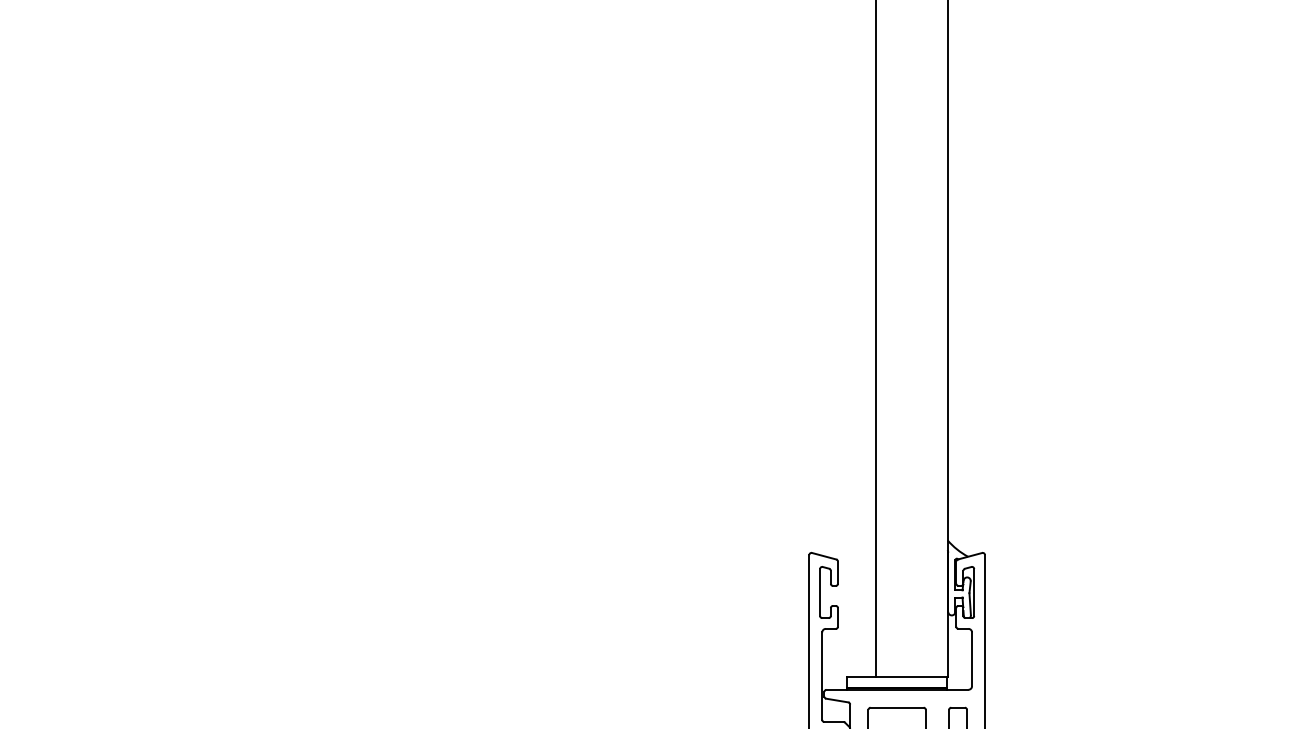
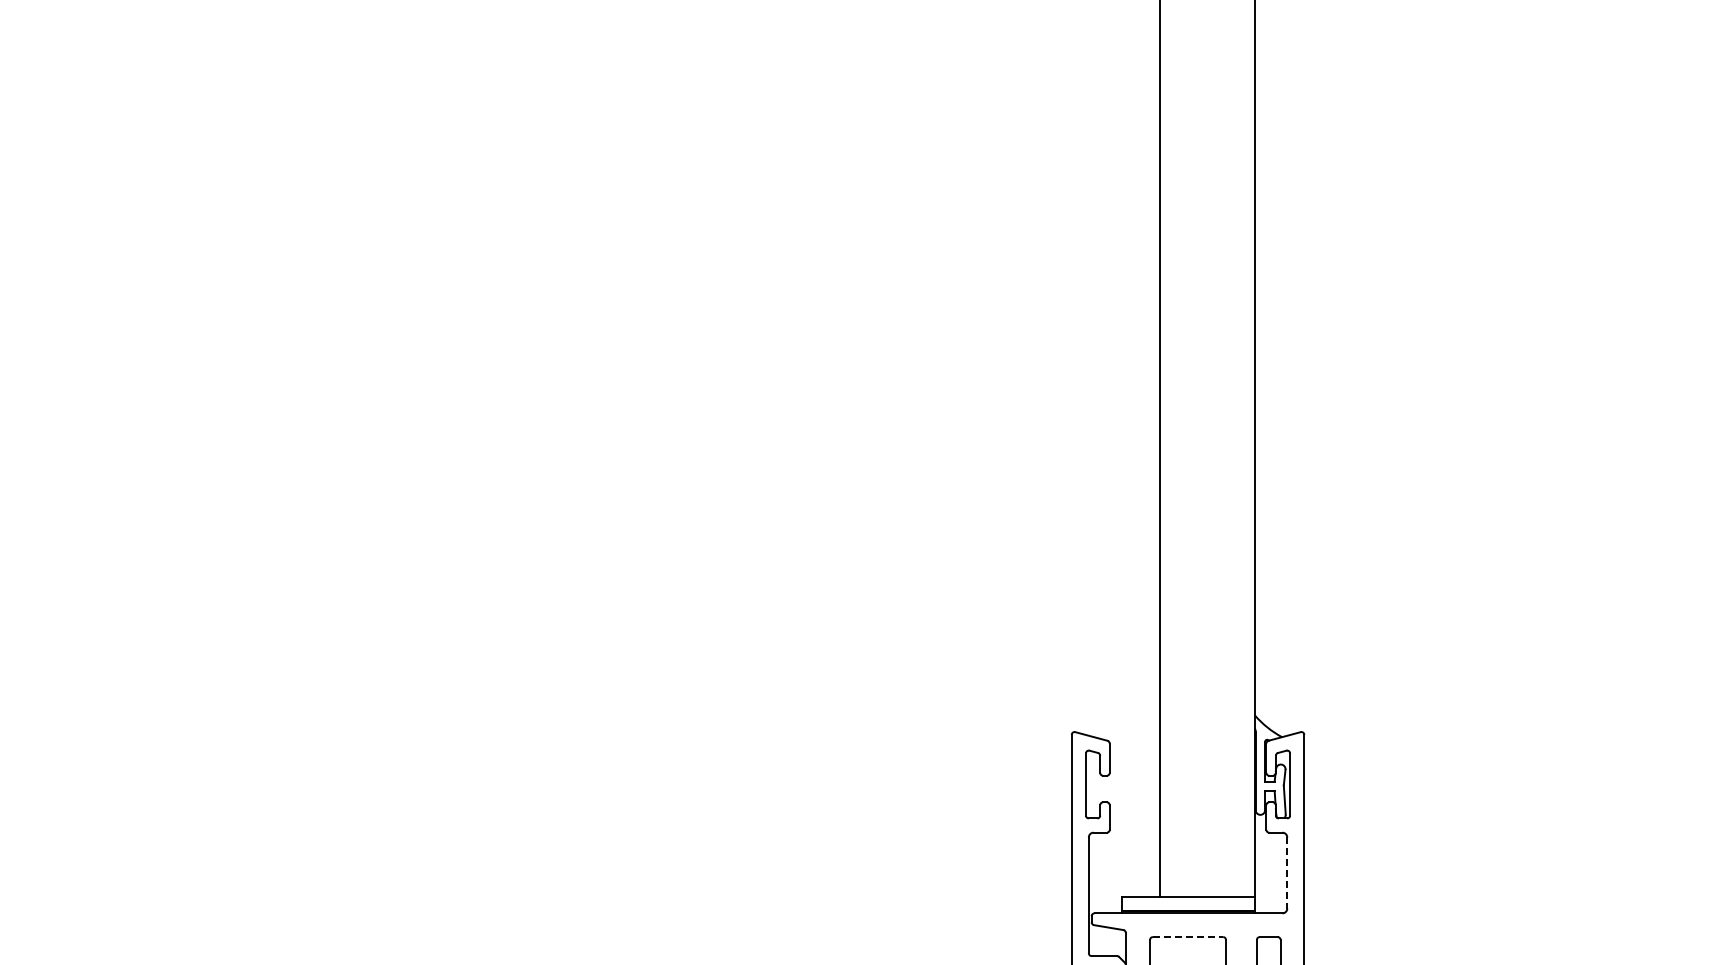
line: (972, 659) -> (1287, 873), solid -> dashed
line: (897, 708) -> (1188, 937), solid -> dashed

